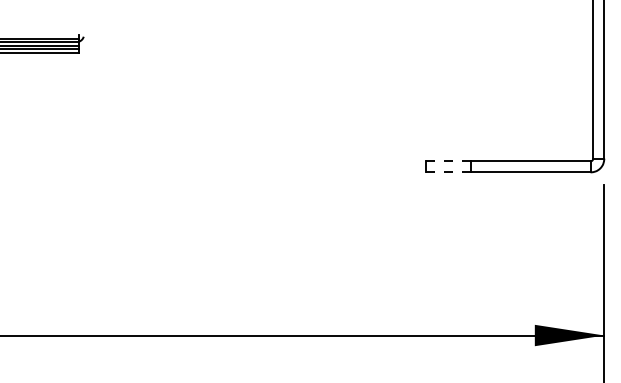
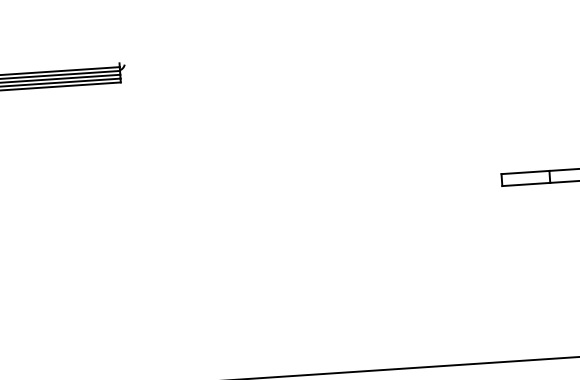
line: (448, 161) -> (525, 172), dashed -> solid
line: (448, 172) -> (526, 184), dashed -> solid

